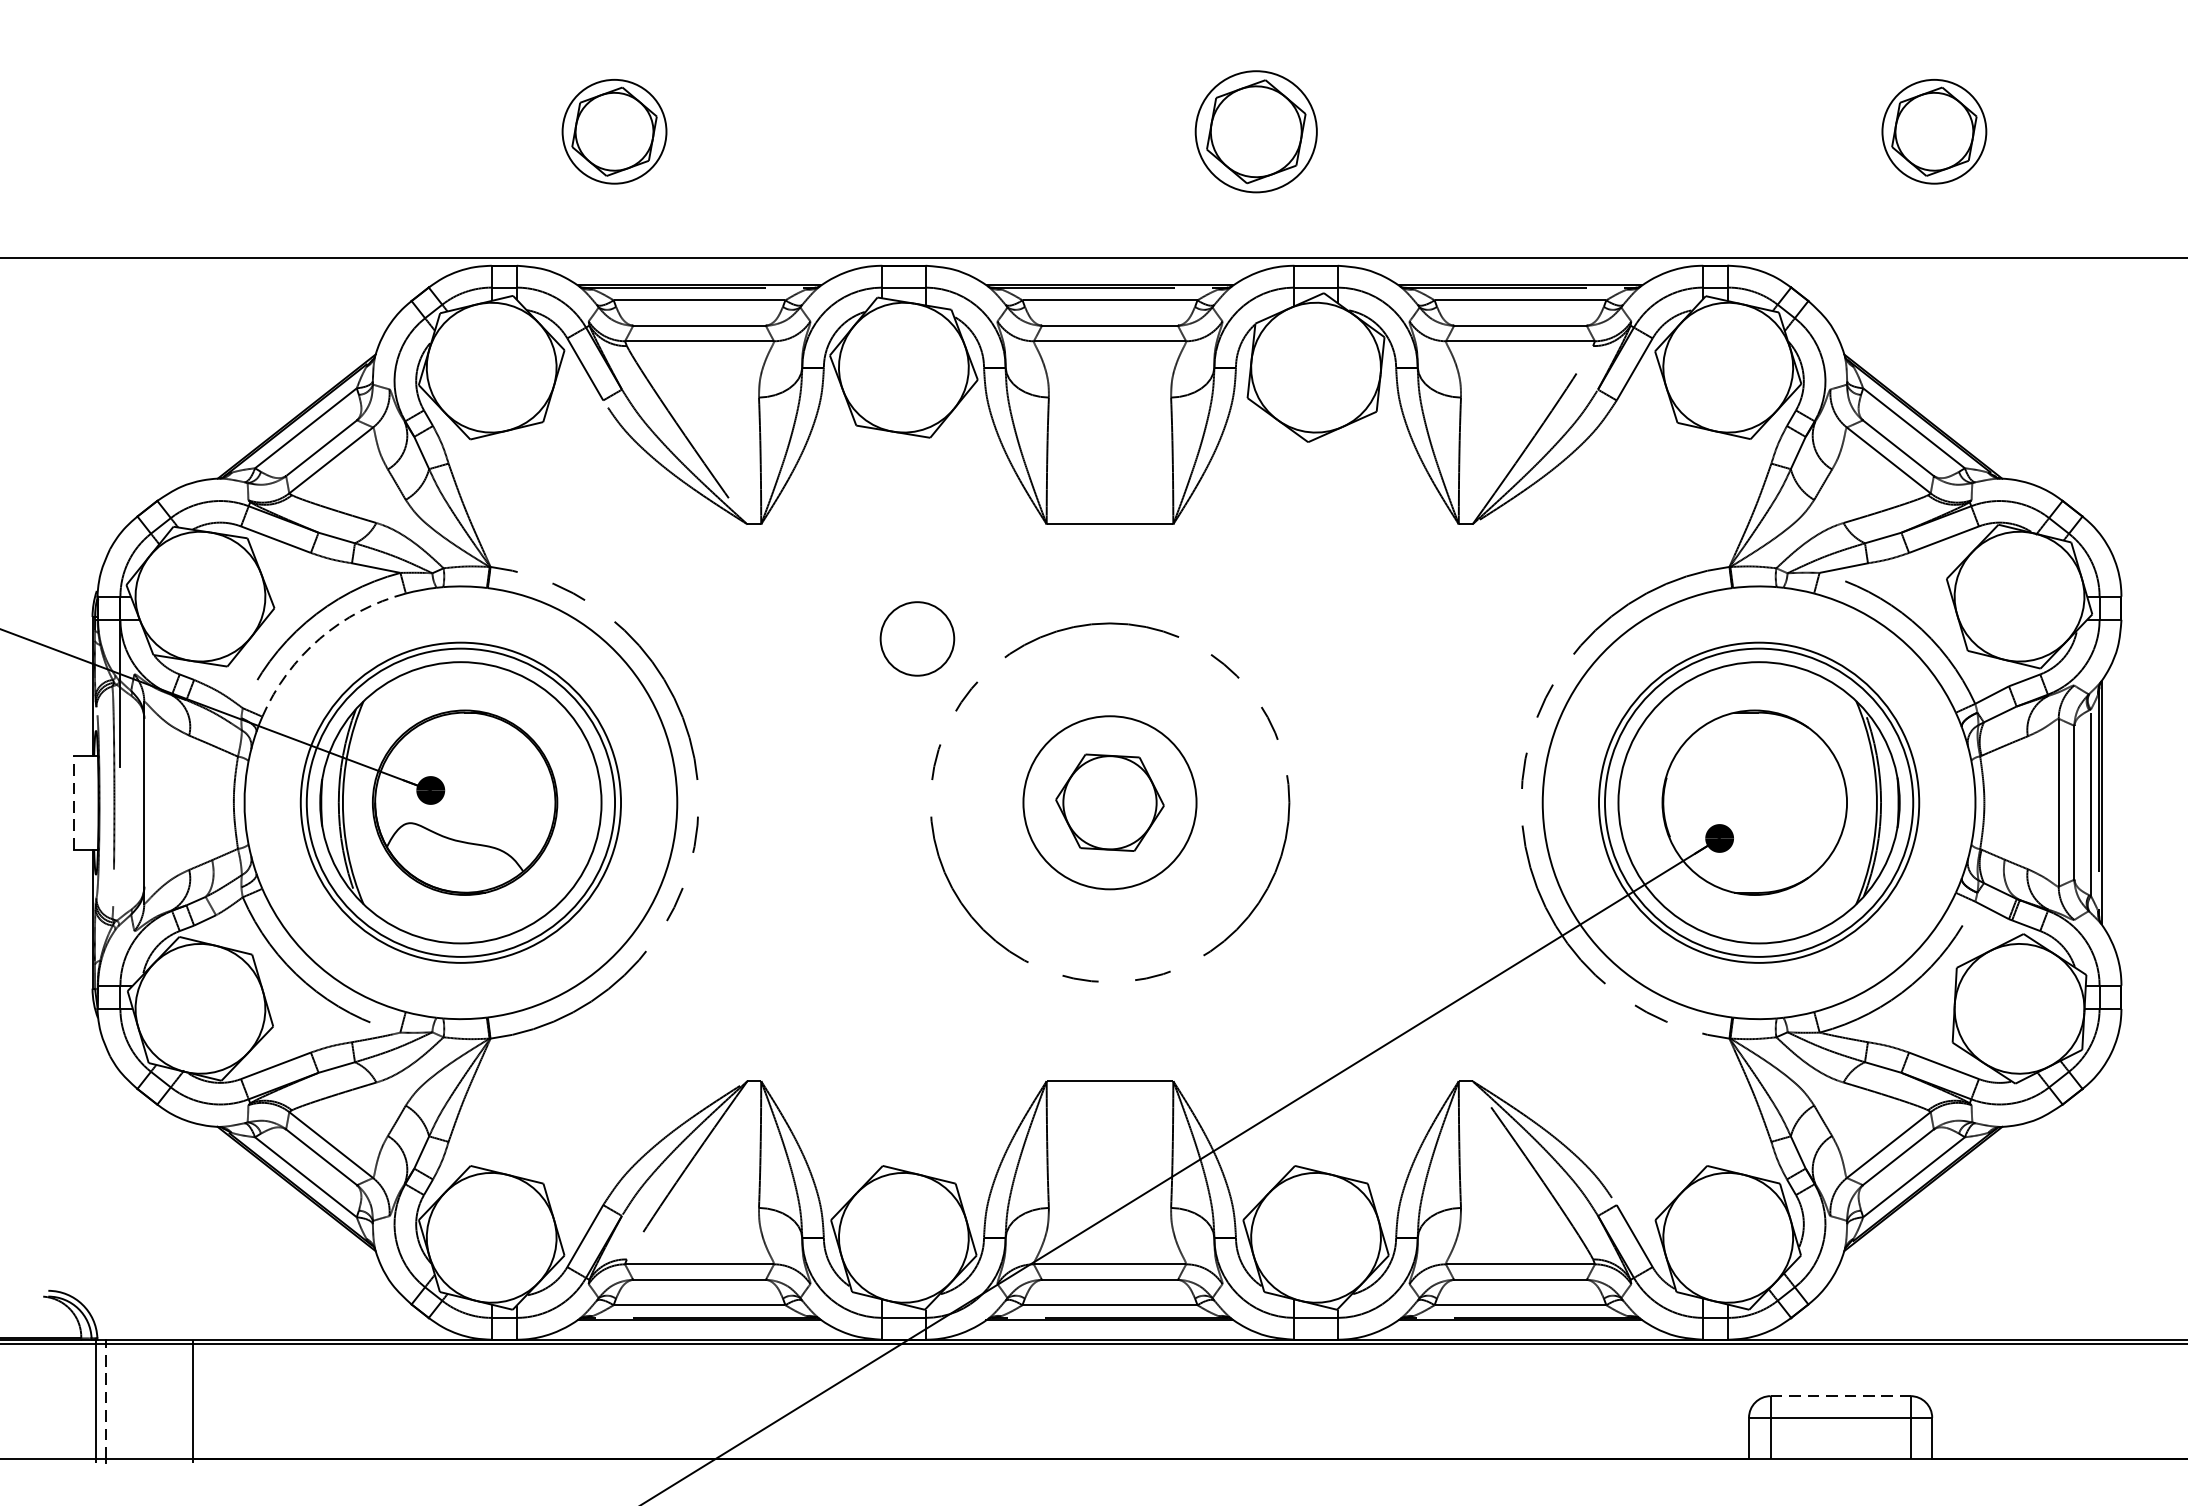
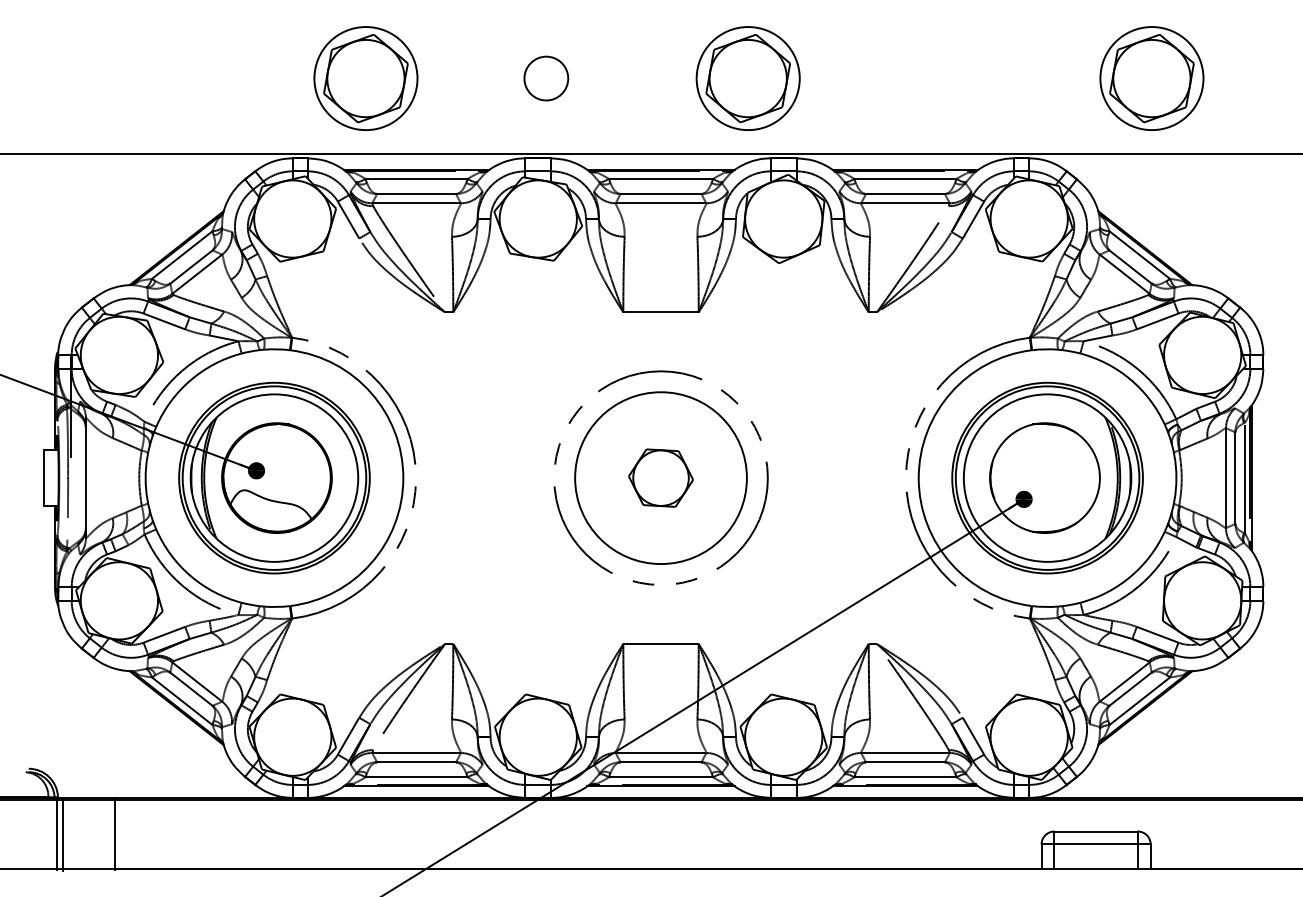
part: (613, 131) -> (365, 78), size x1.67
part: (1255, 131) -> (747, 78), size x1.43
part: (1933, 131) -> (1151, 78), size x1.67
arc: (319, 638) -> (190, 380), dashed -> solid
circle: (917, 638) -> (546, 78), moved
line: (74, 803) -> (44, 478), dashed -> solid
circle: (1109, 803) -> (660, 478), size x1.67
line: (1841, 1396) -> (1096, 831), dashed -> solid
line: (106, 1401) -> (63, 834), dashed -> solid

